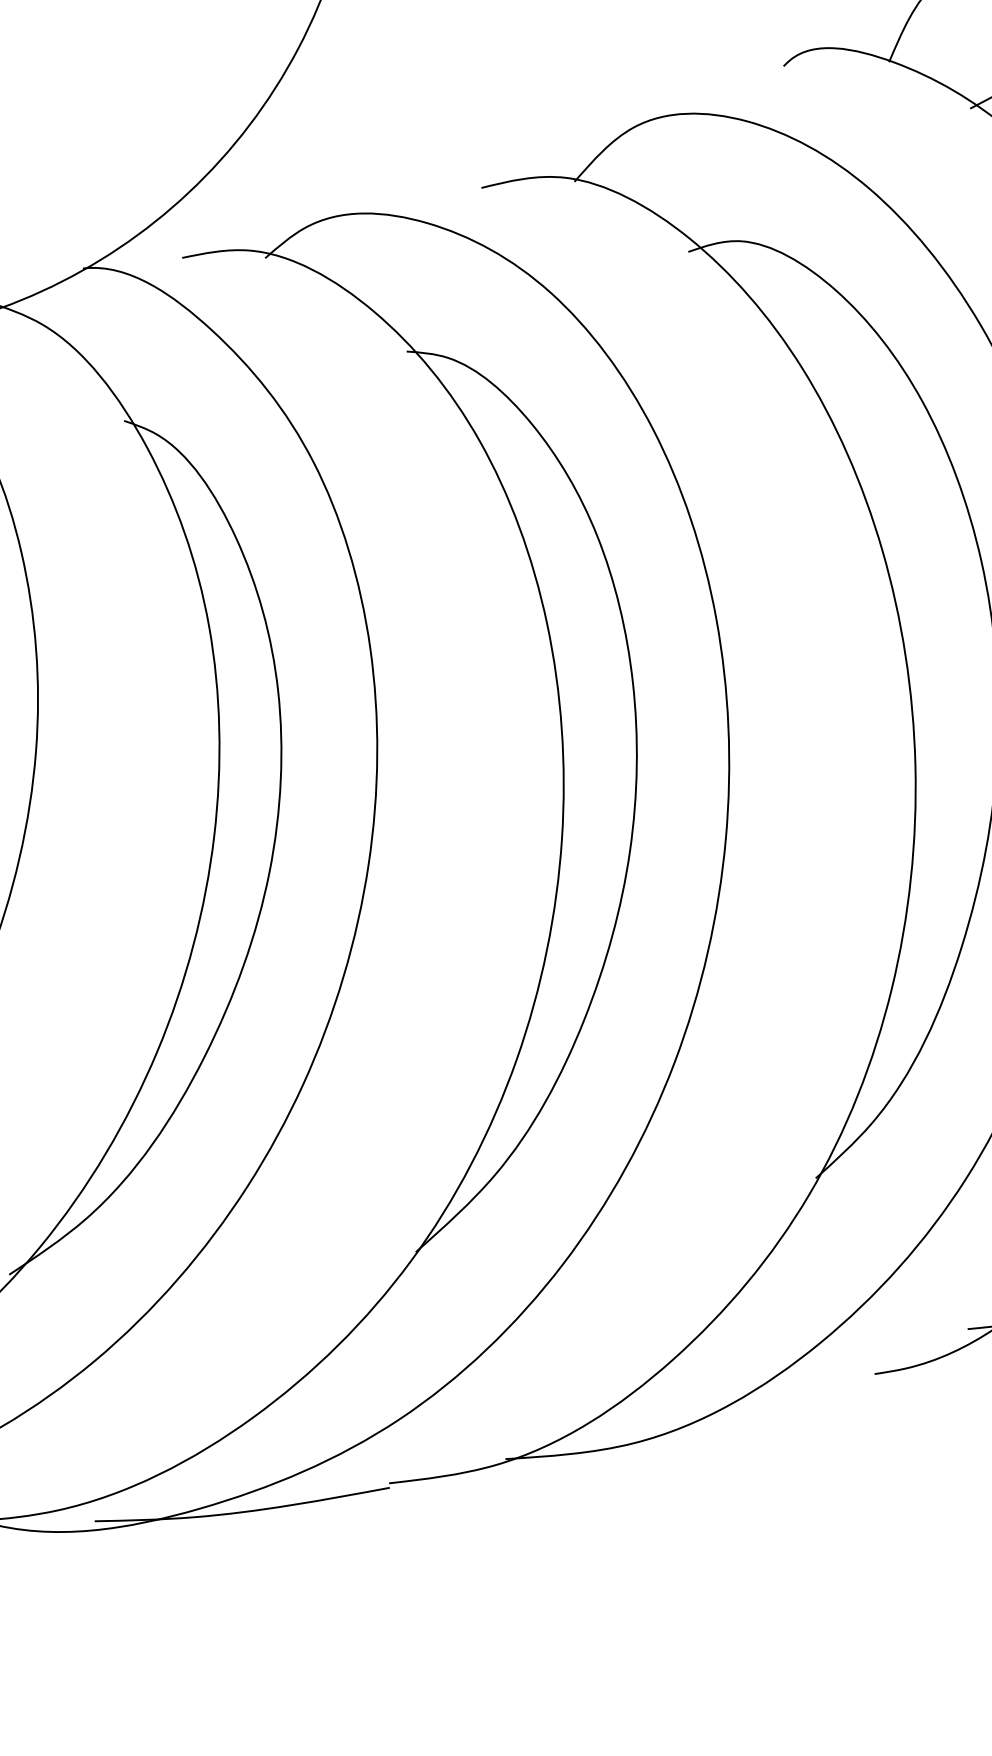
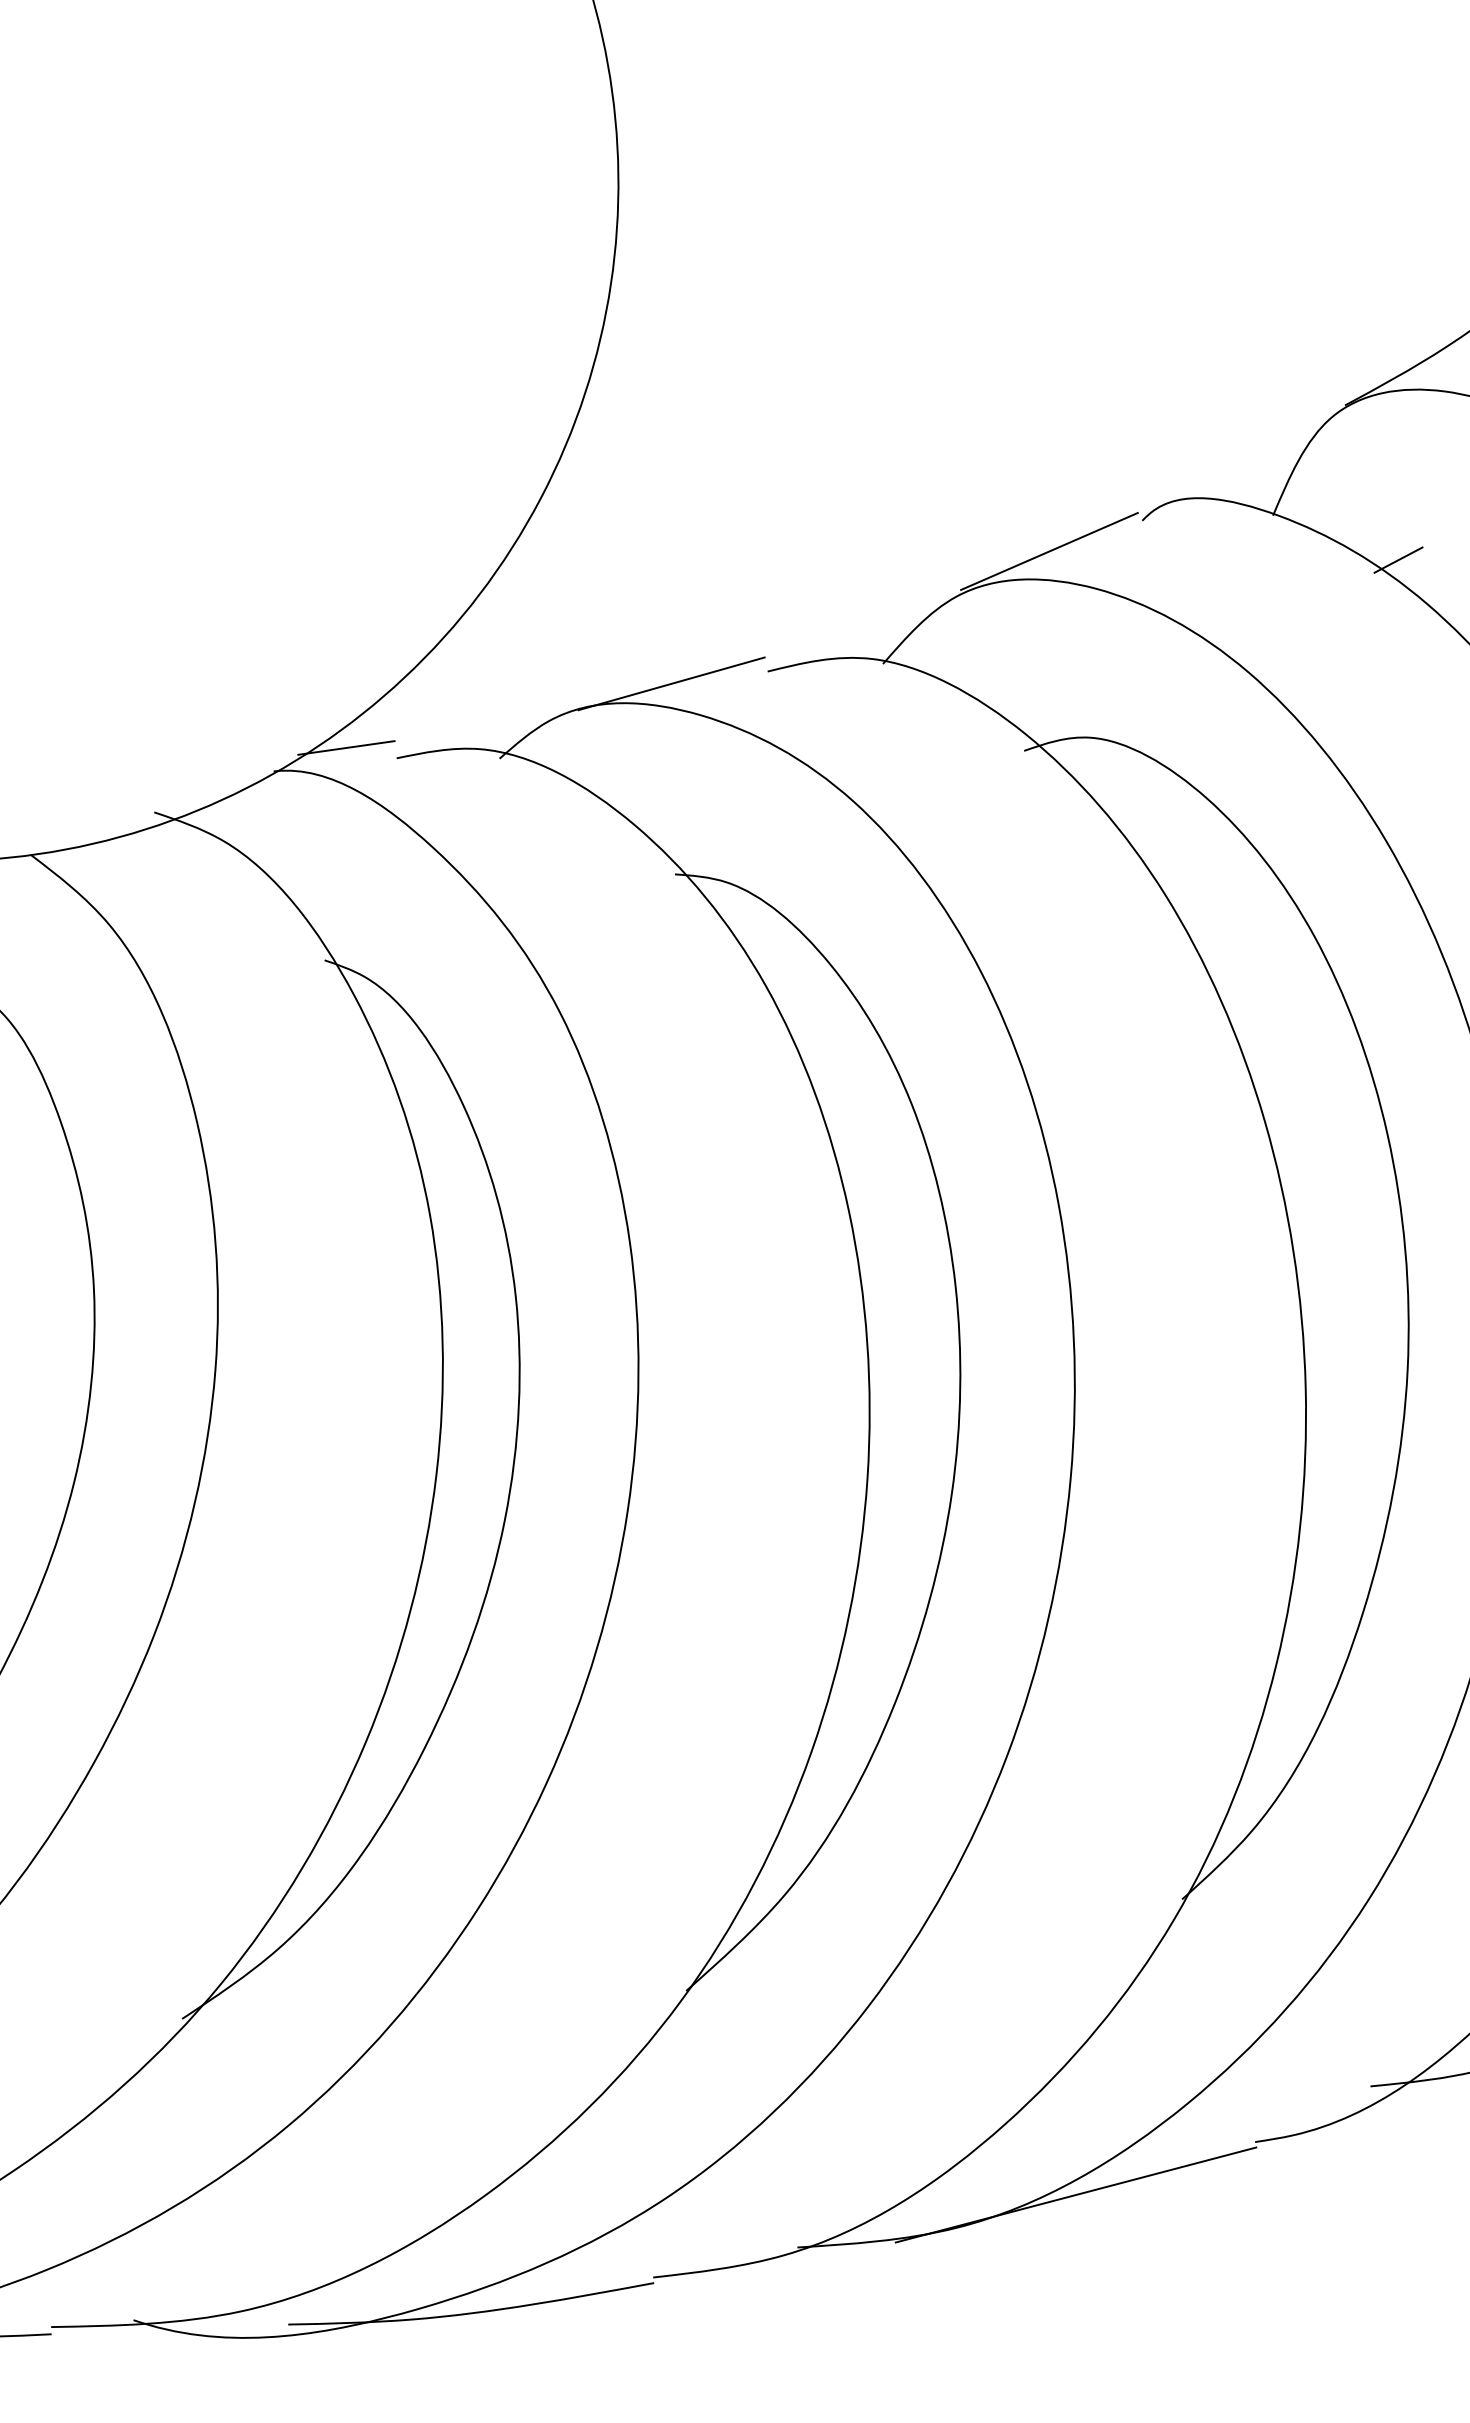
line: (708, 91) -> (1049, 551), added
line: (403, 197) -> (671, 683), added
line: (141, 249) -> (346, 747), added
line: (729, 1416) -> (1075, 2194), added

